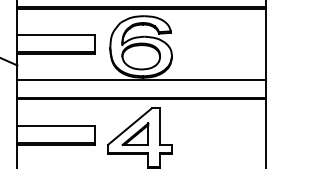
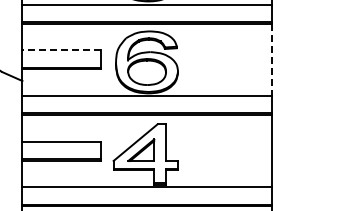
line: (56, 35) -> (61, 50), solid -> dashed
line: (265, 45) -> (272, 60), solid -> dashed

